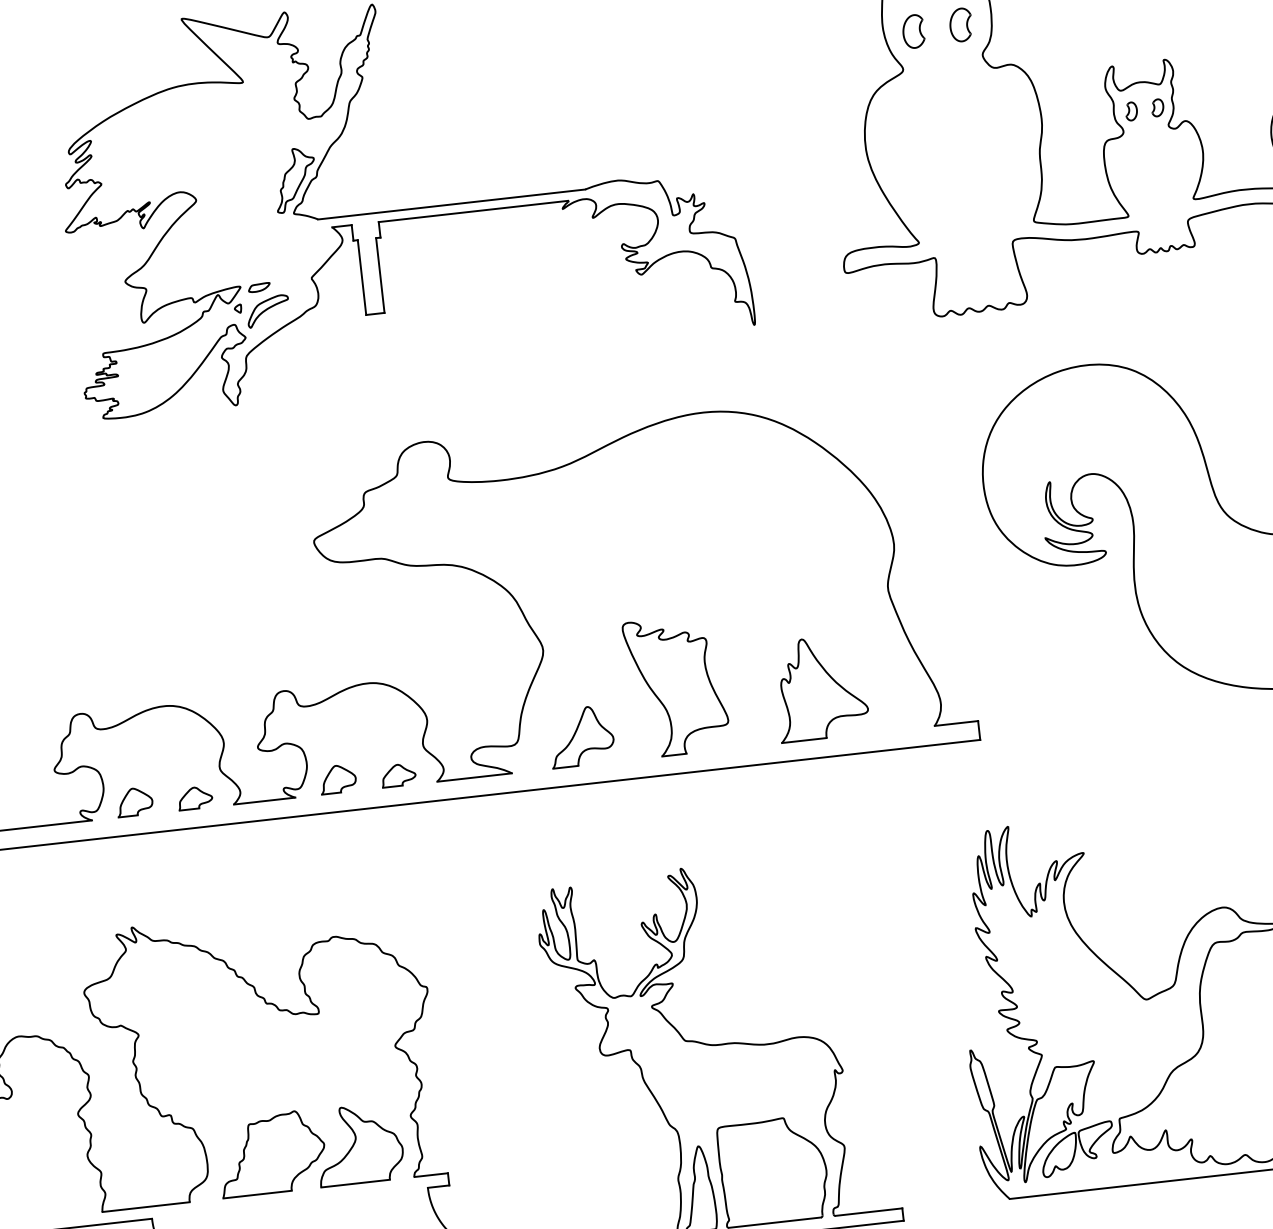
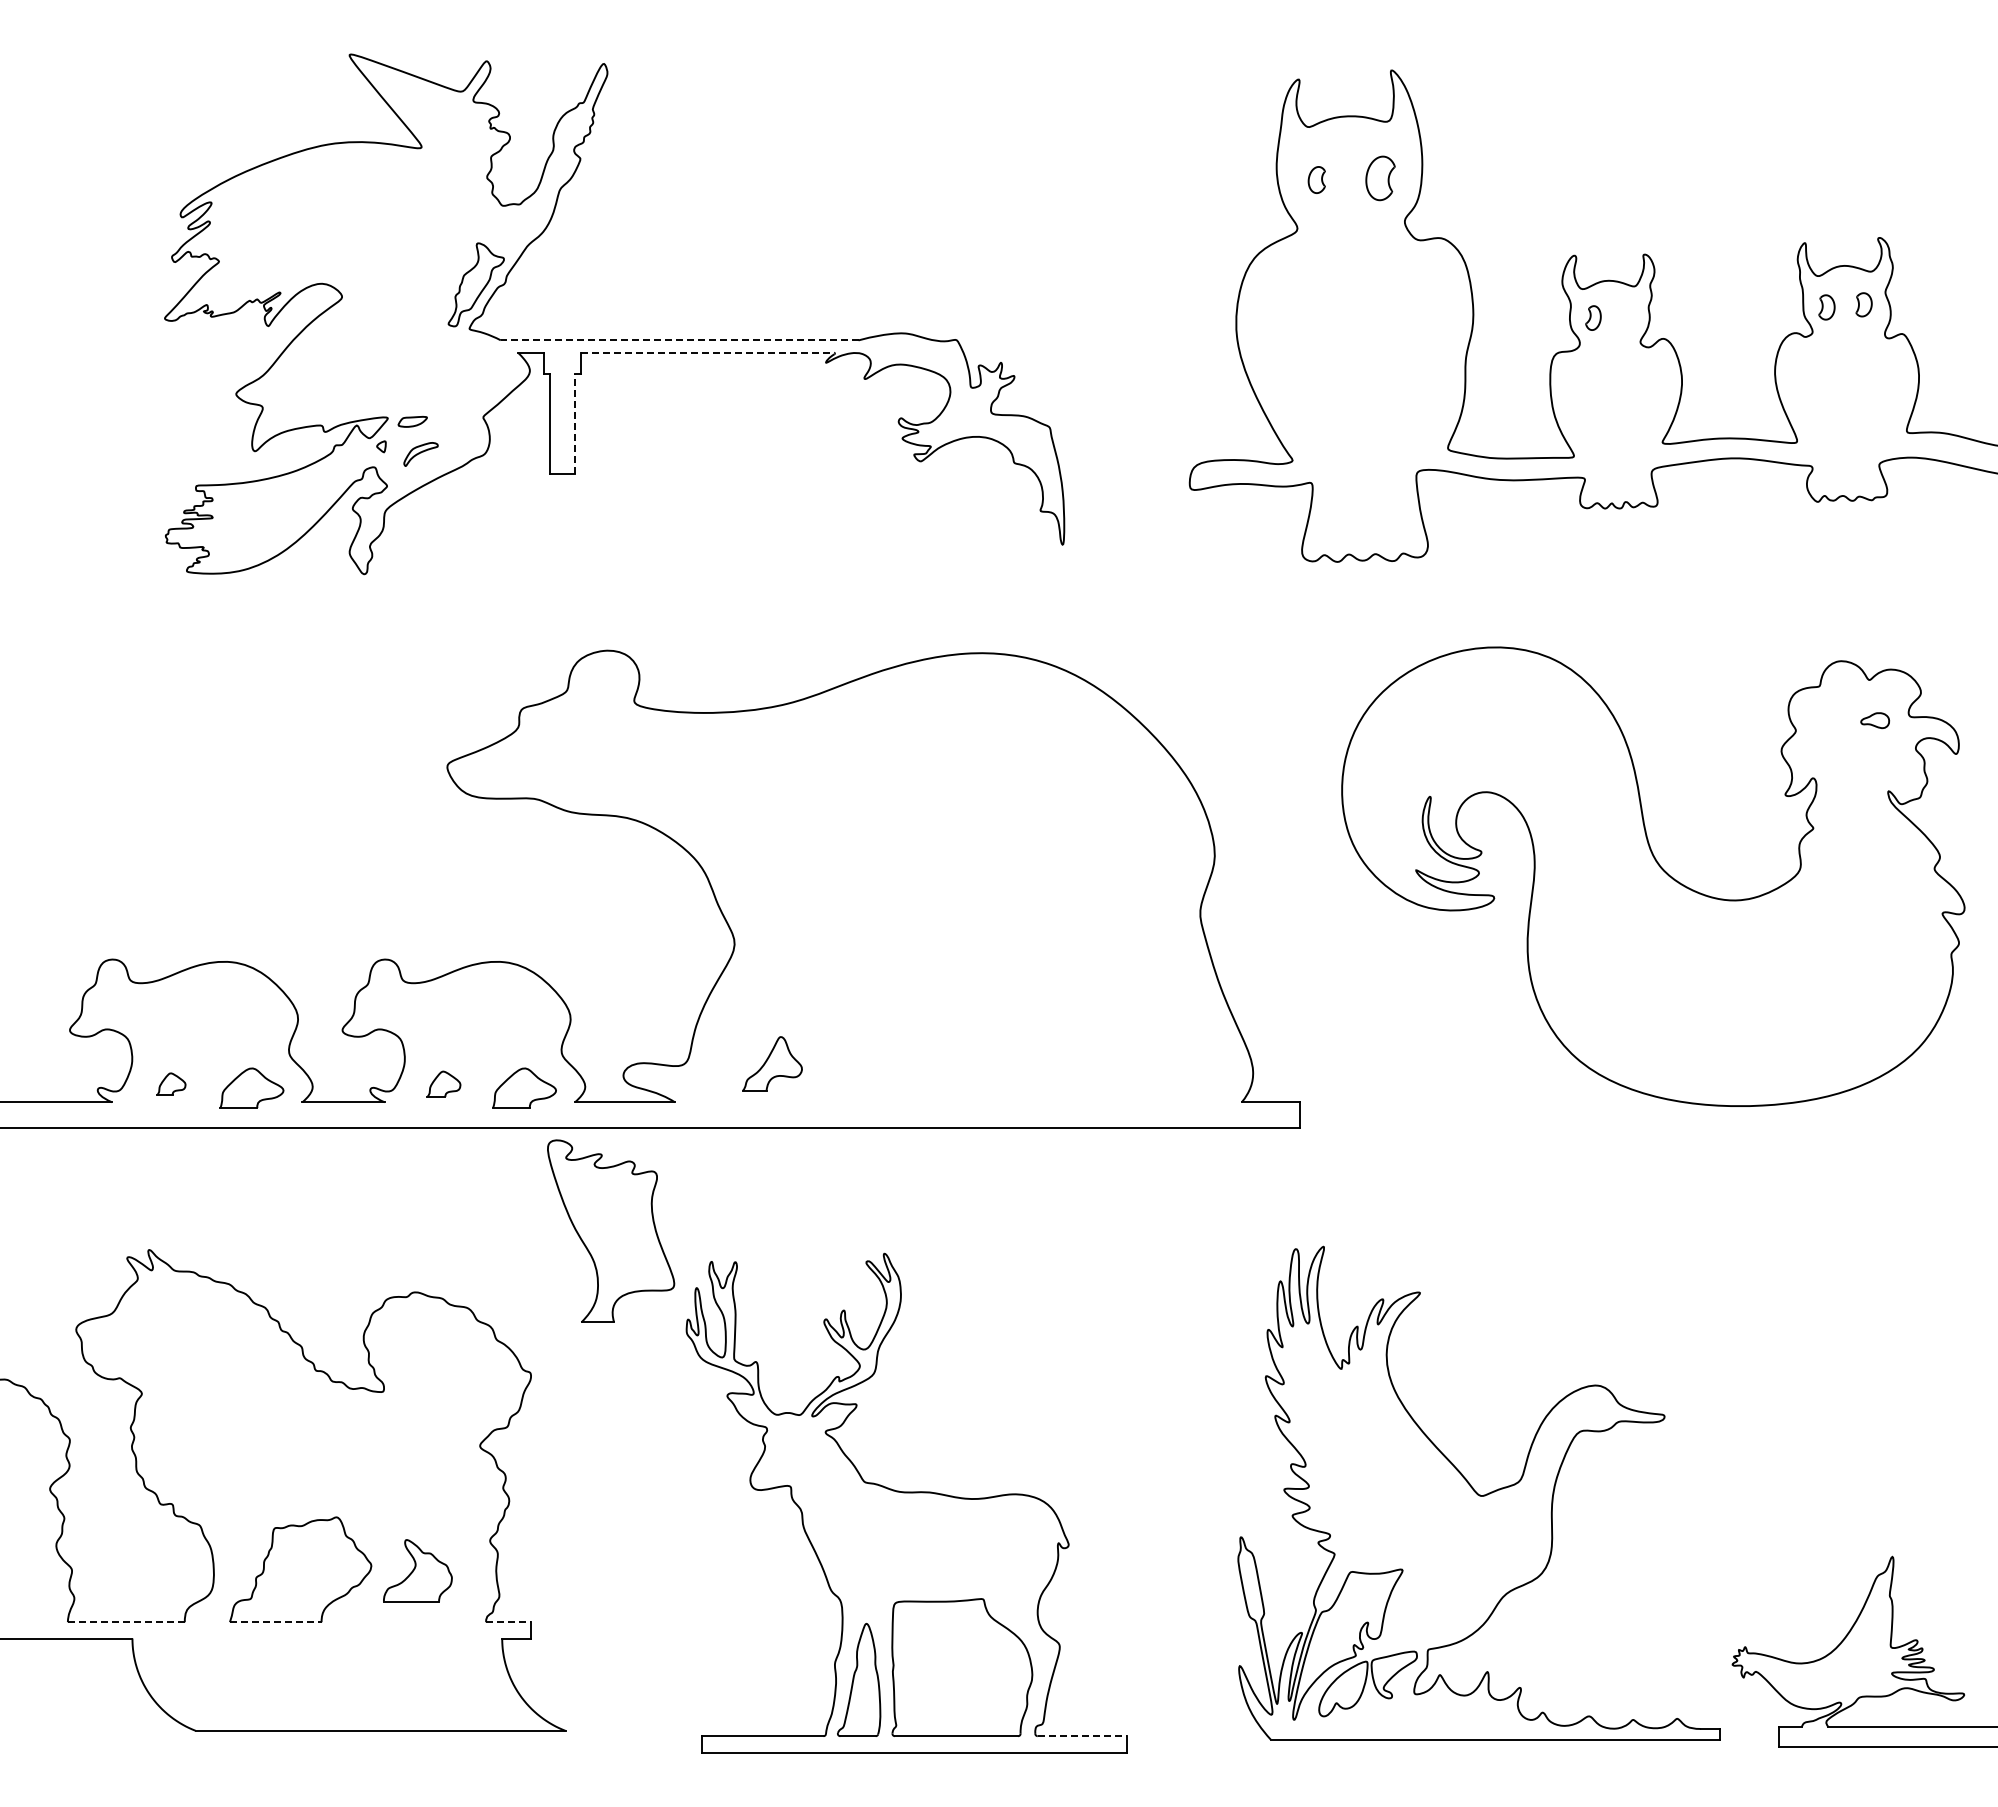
part: (913, 31) -> (1316, 179), size x0.6
part: (1157, 108) -> (1628, 317), removed
line: (451, 204) -> (679, 340), solid -> dashed
line: (473, 211) -> (707, 352), solid -> dashed
line: (380, 275) -> (574, 423), solid -> dashed
part: (267, 311) -> (420, 454), size x0.6
part: (676, 685) -> (611, 1230), moved
part: (820, 687) -> (1096, 1034), removed
part: (581, 736) -> (772, 1063), size x0.7
part: (398, 774) -> (524, 1087), size x1.4
part: (337, 778) -> (443, 1083), size x0.7
part: (195, 797) -> (252, 1087), size x1.4
part: (134, 801) -> (171, 1083), size x0.6
part: (359, 1144) -> (417, 1570), size x0.6
line: (432, 1175) -> (509, 1622), solid -> dashed
line: (257, 1194) -> (275, 1622), solid -> dashed
line: (146, 1207) -> (126, 1622), solid -> dashed
line: (869, 1212) -> (1082, 1736), solid -> dashed

